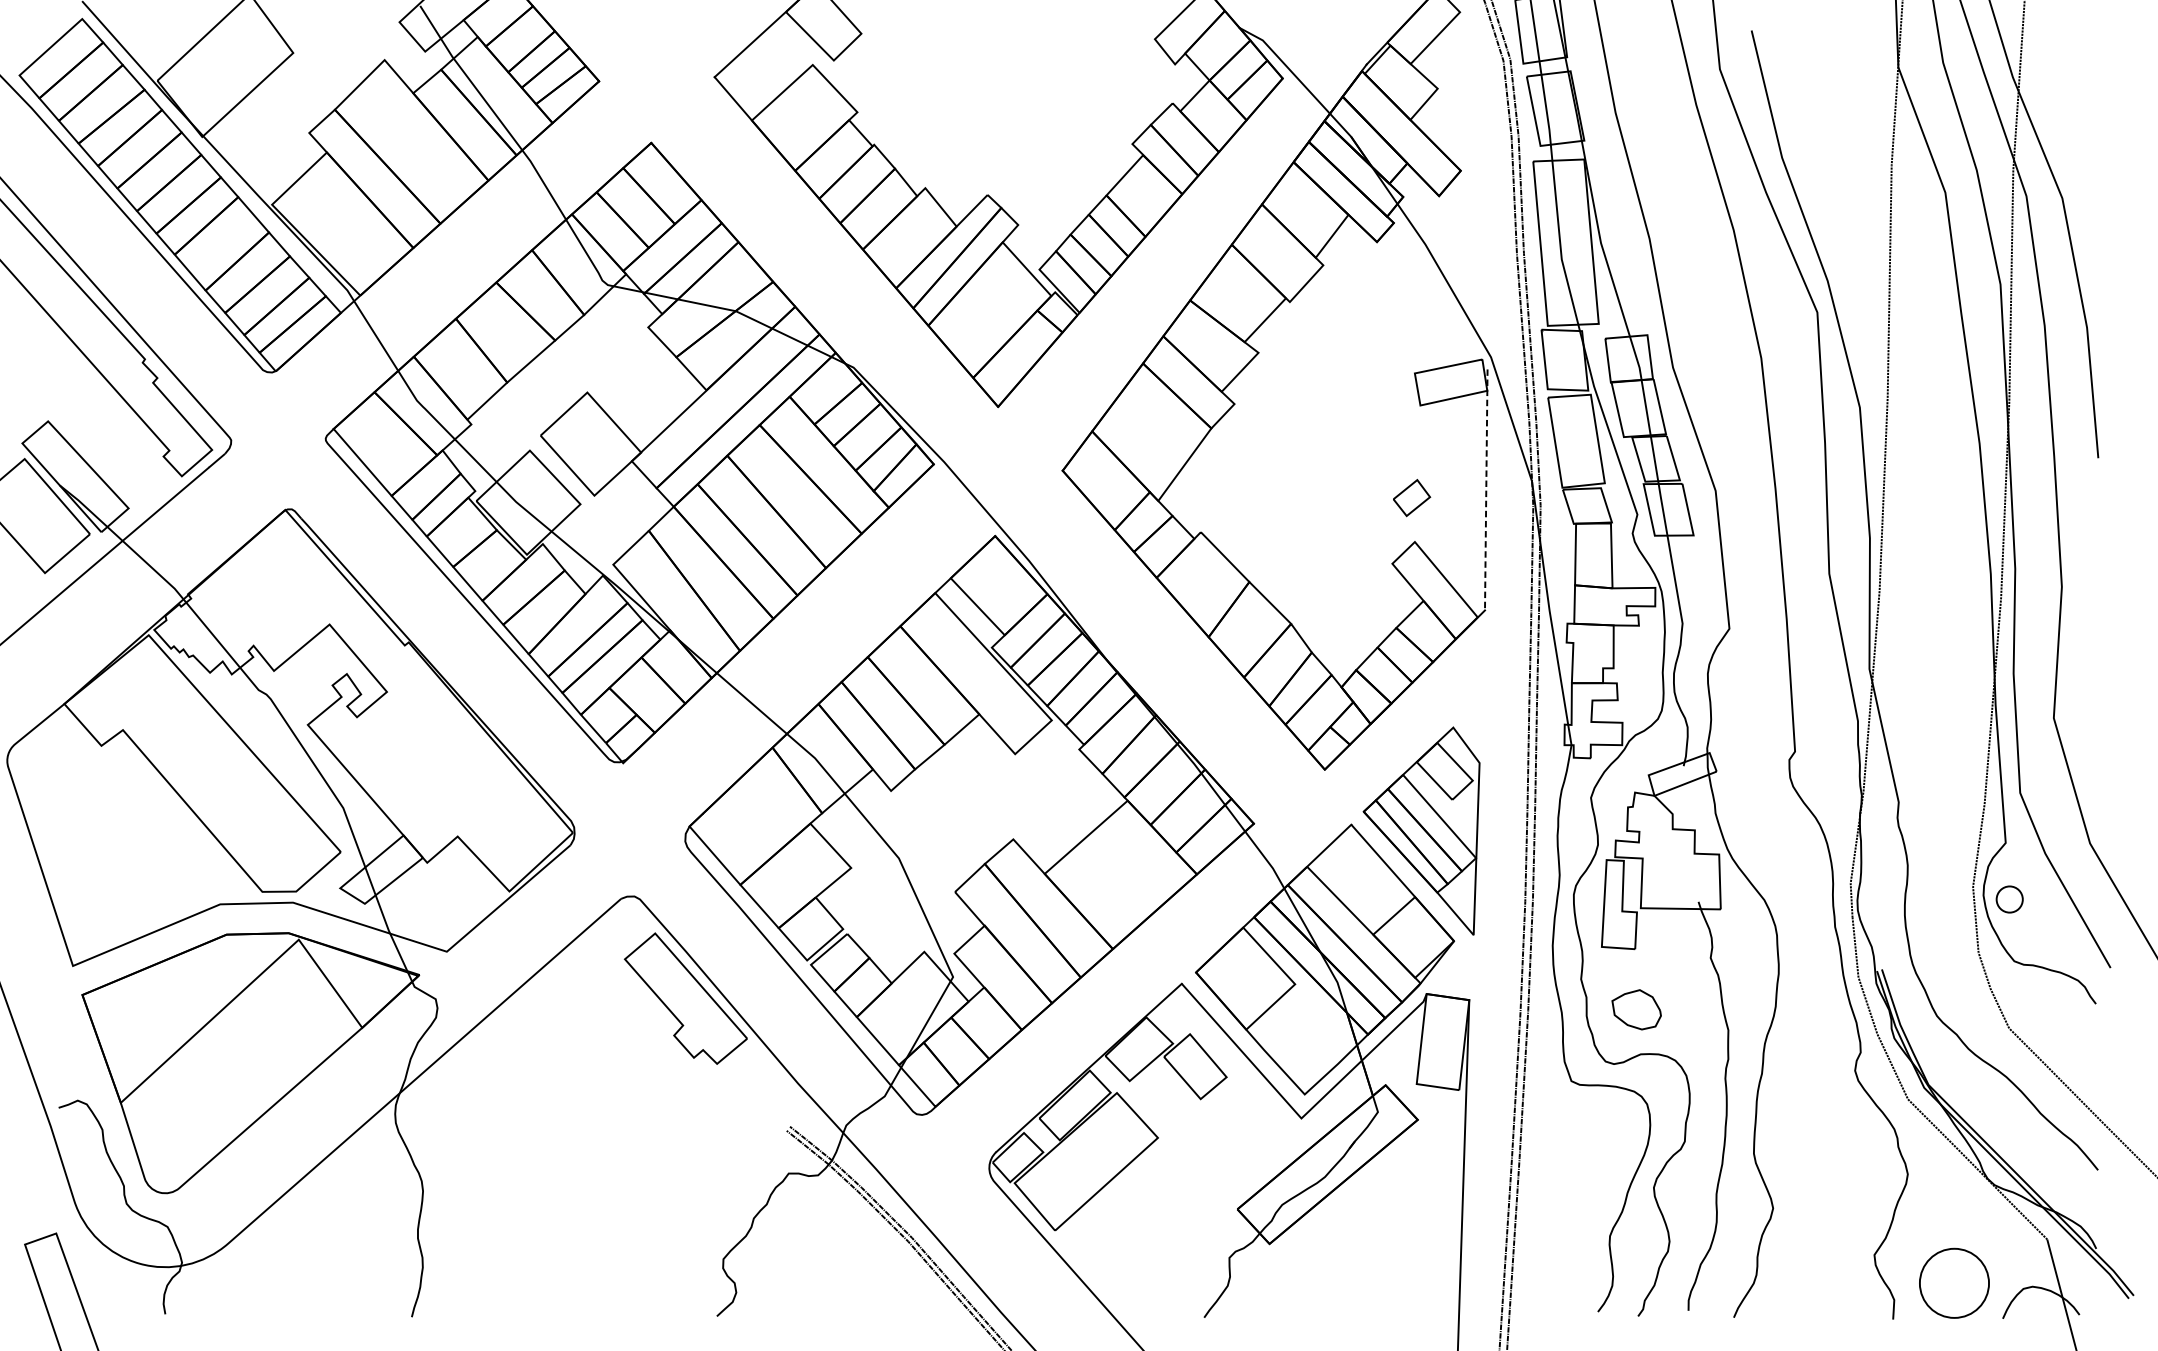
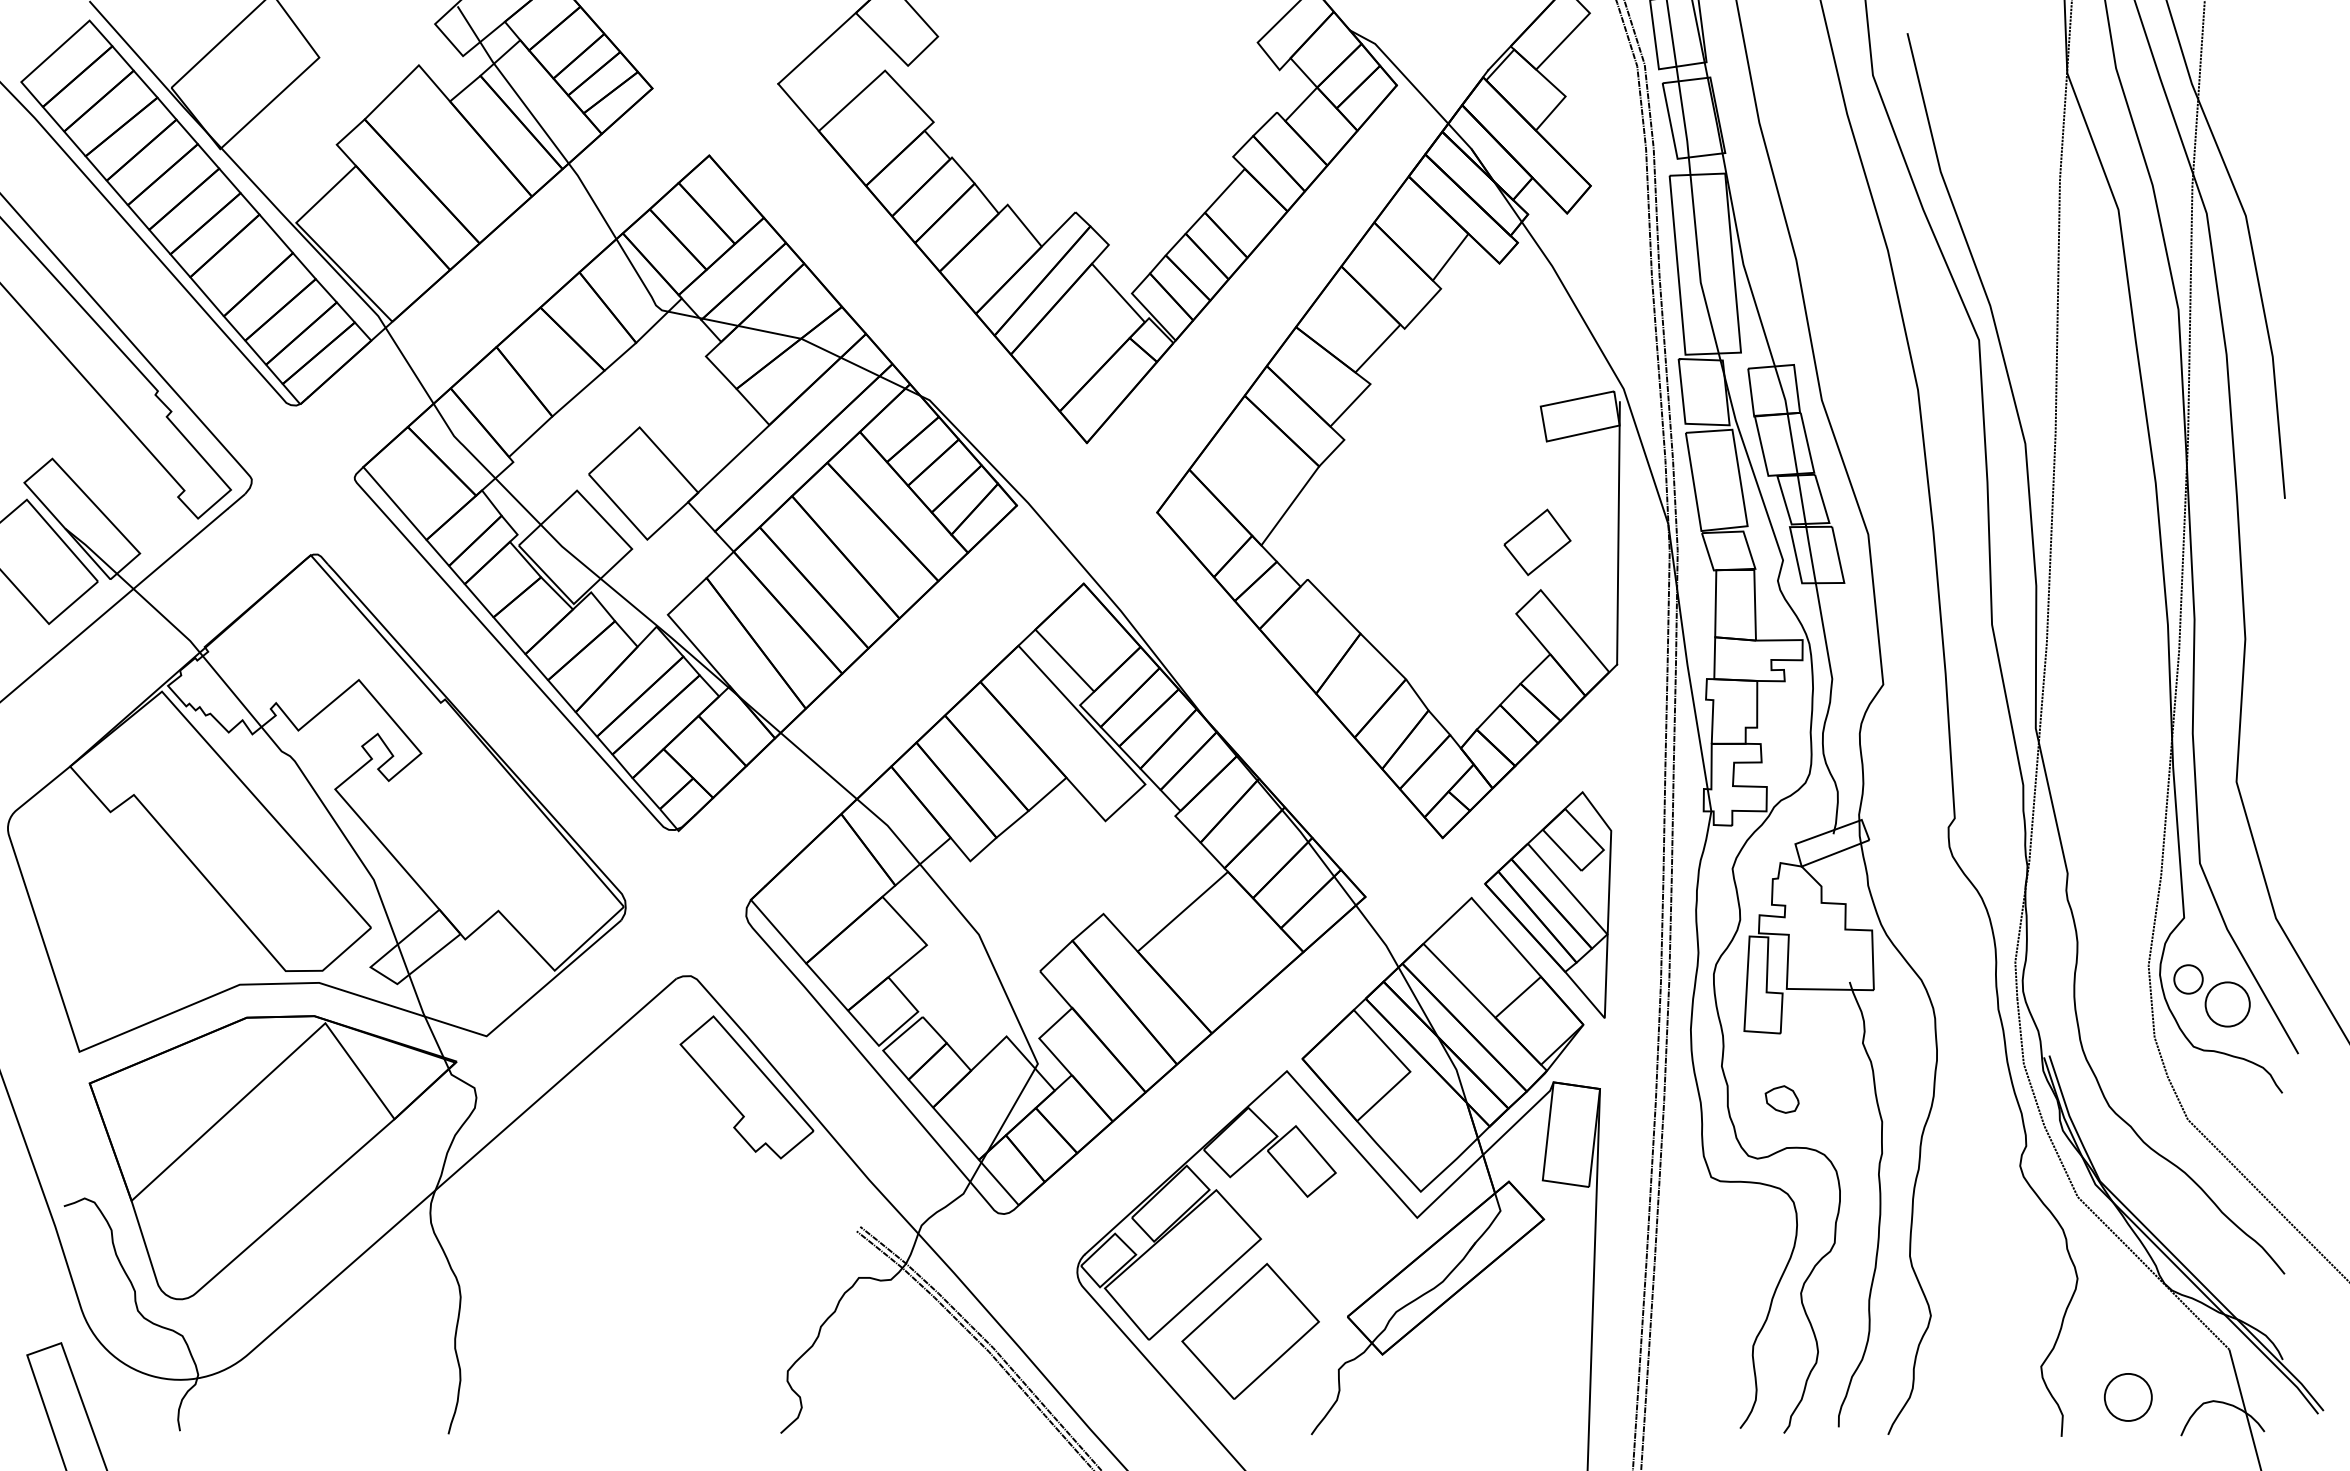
line: (1486, 490) -> (1618, 533), dashed -> solid
part: (1411, 497) -> (1537, 541), size x1.67
circle: (2045, 922) -> (2227, 1004), added
part: (1635, 1009) -> (1781, 1099), size x0.62
part: (1148, 1221) -> (1250, 1330), added
circle: (1953, 1282) -> (2127, 1396), size x0.62

